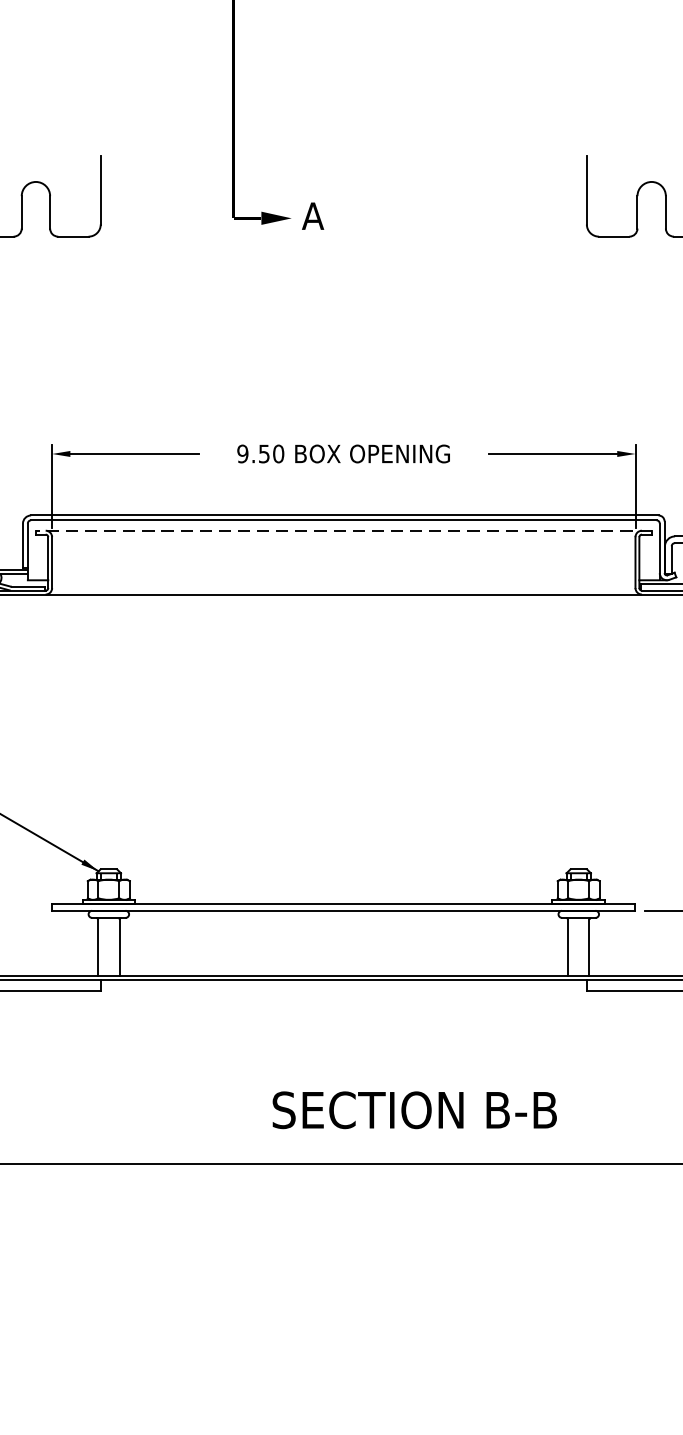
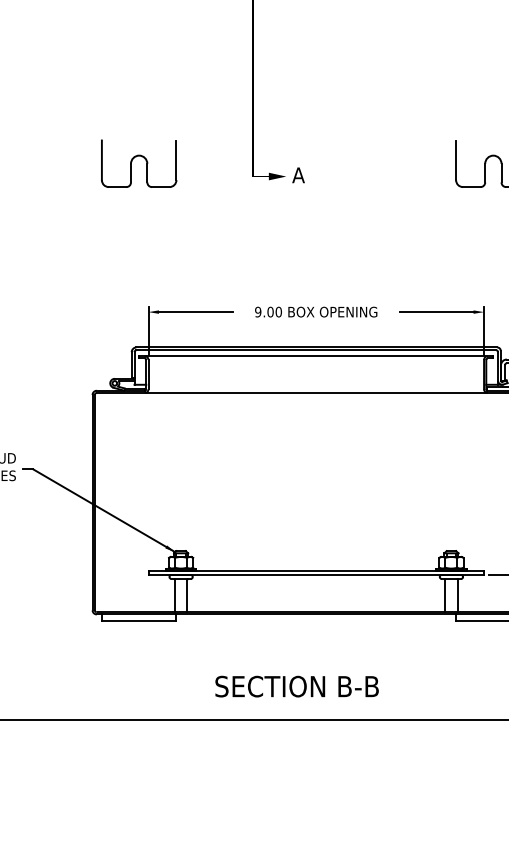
text: (264, 452) -> (270, 311), 9.50 -> 9.00
line: (342, 531) -> (315, 356), dashed -> solid
text: (413, 1110) -> (296, 686), moved

